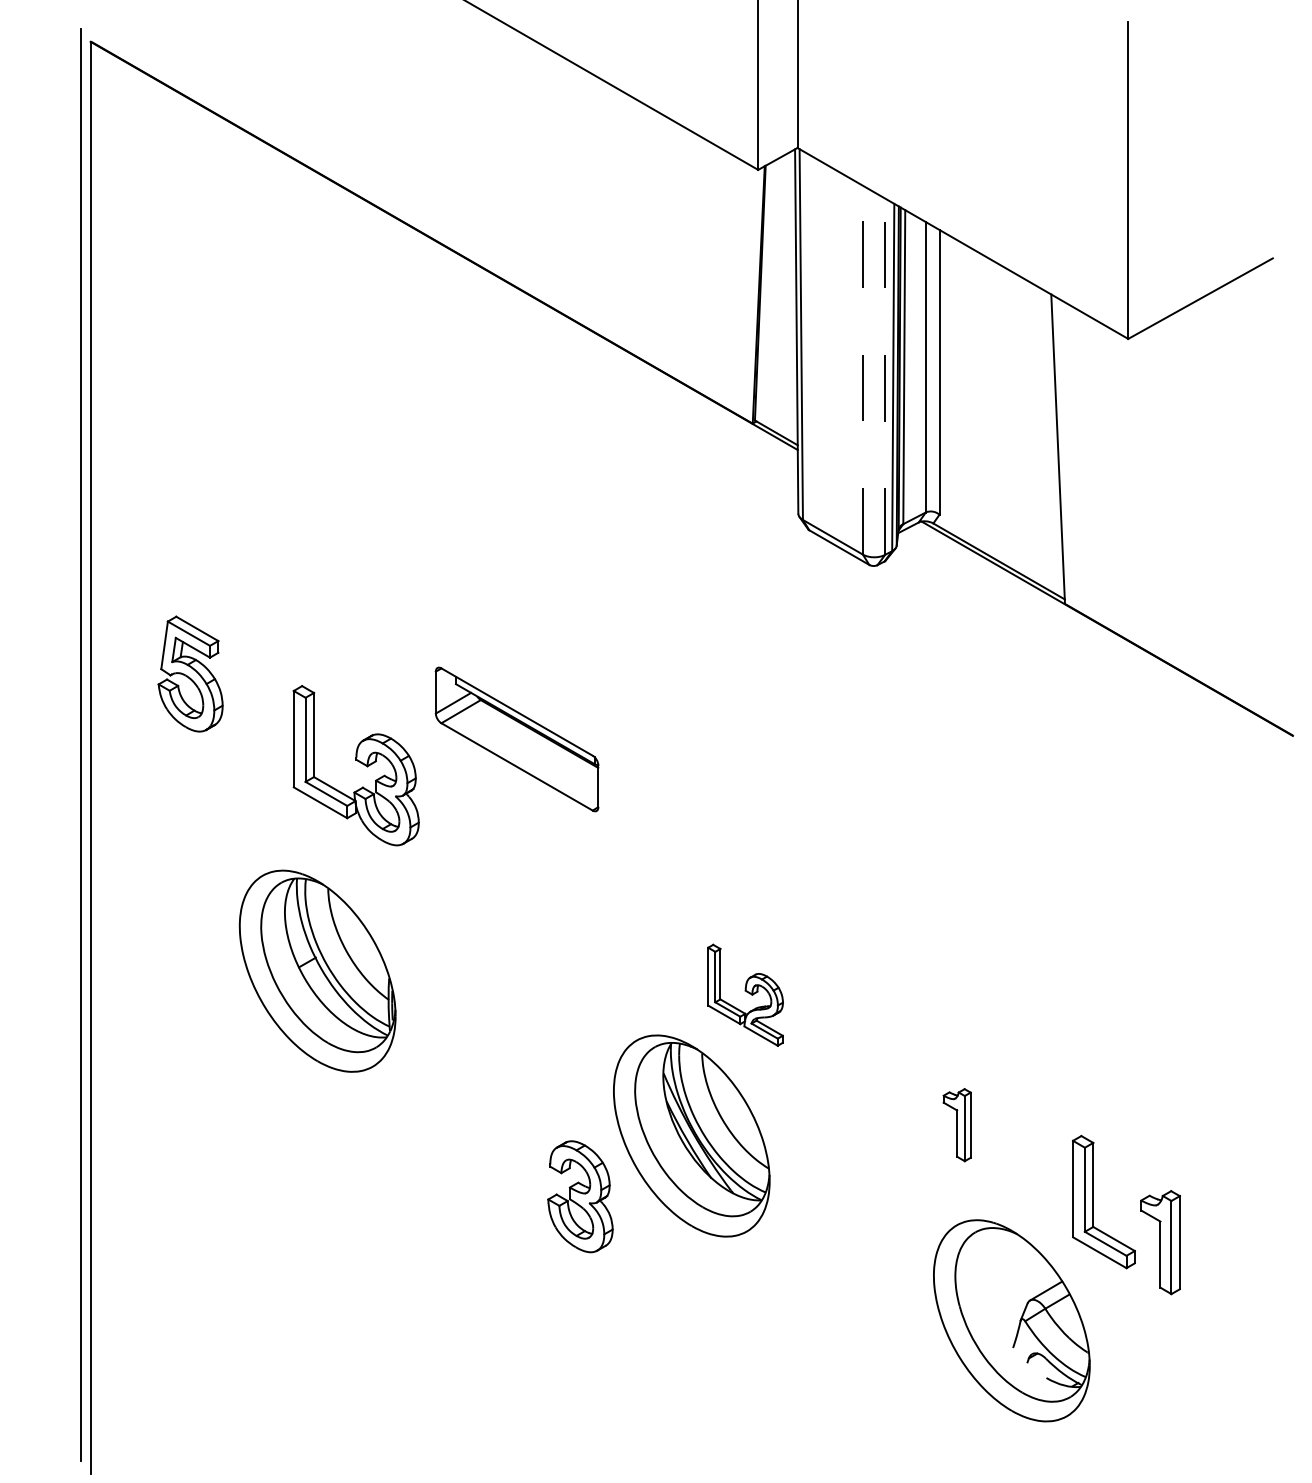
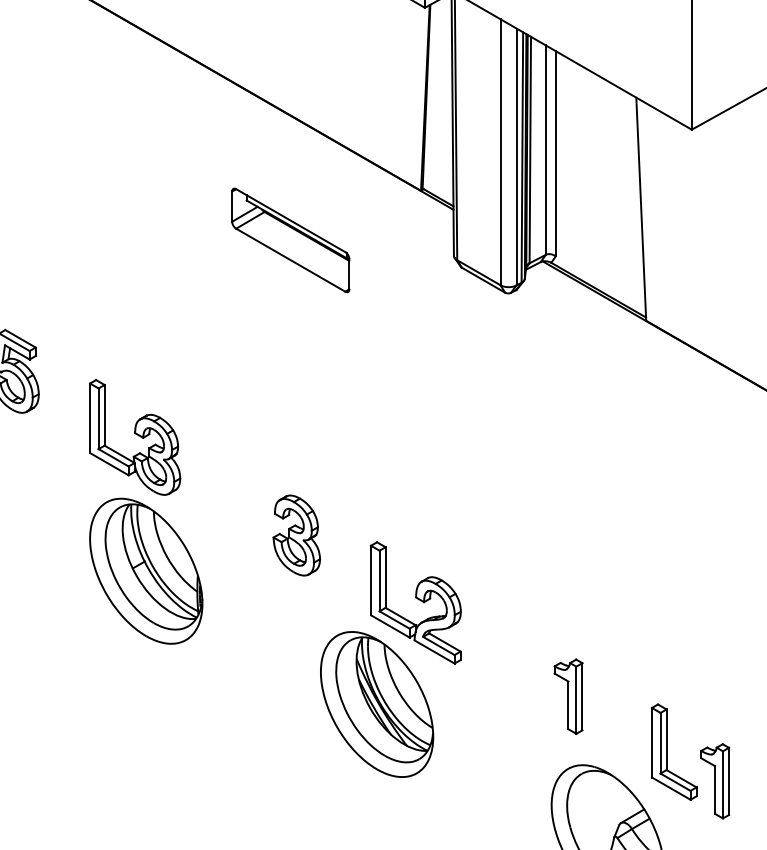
line: (862, 369) -> (500, 151), dashed -> solid
line: (885, 376) -> (516, 156), dashed -> solid
part: (516, 739) -> (290, 240), moved
part: (317, 970) -> (146, 570), moved
part: (745, 995) -> (415, 603), size x1.67
part: (956, 1124) -> (567, 696), size x1.43
part: (580, 1196) -> (296, 535), moved

